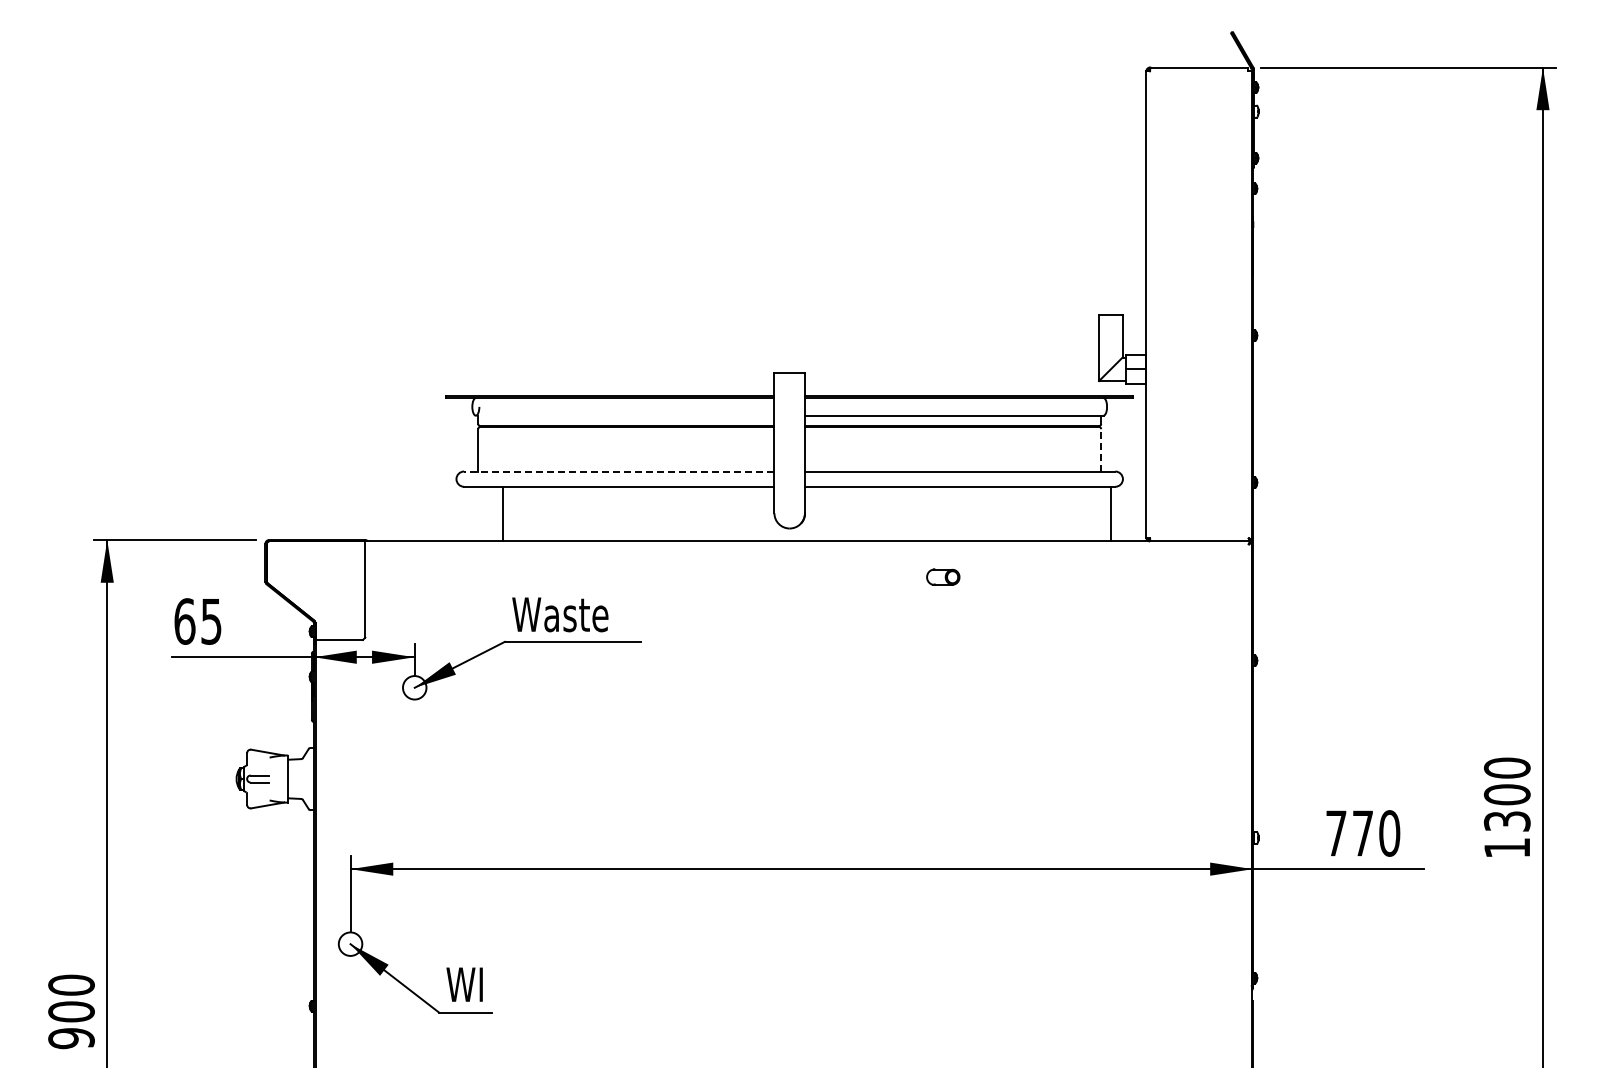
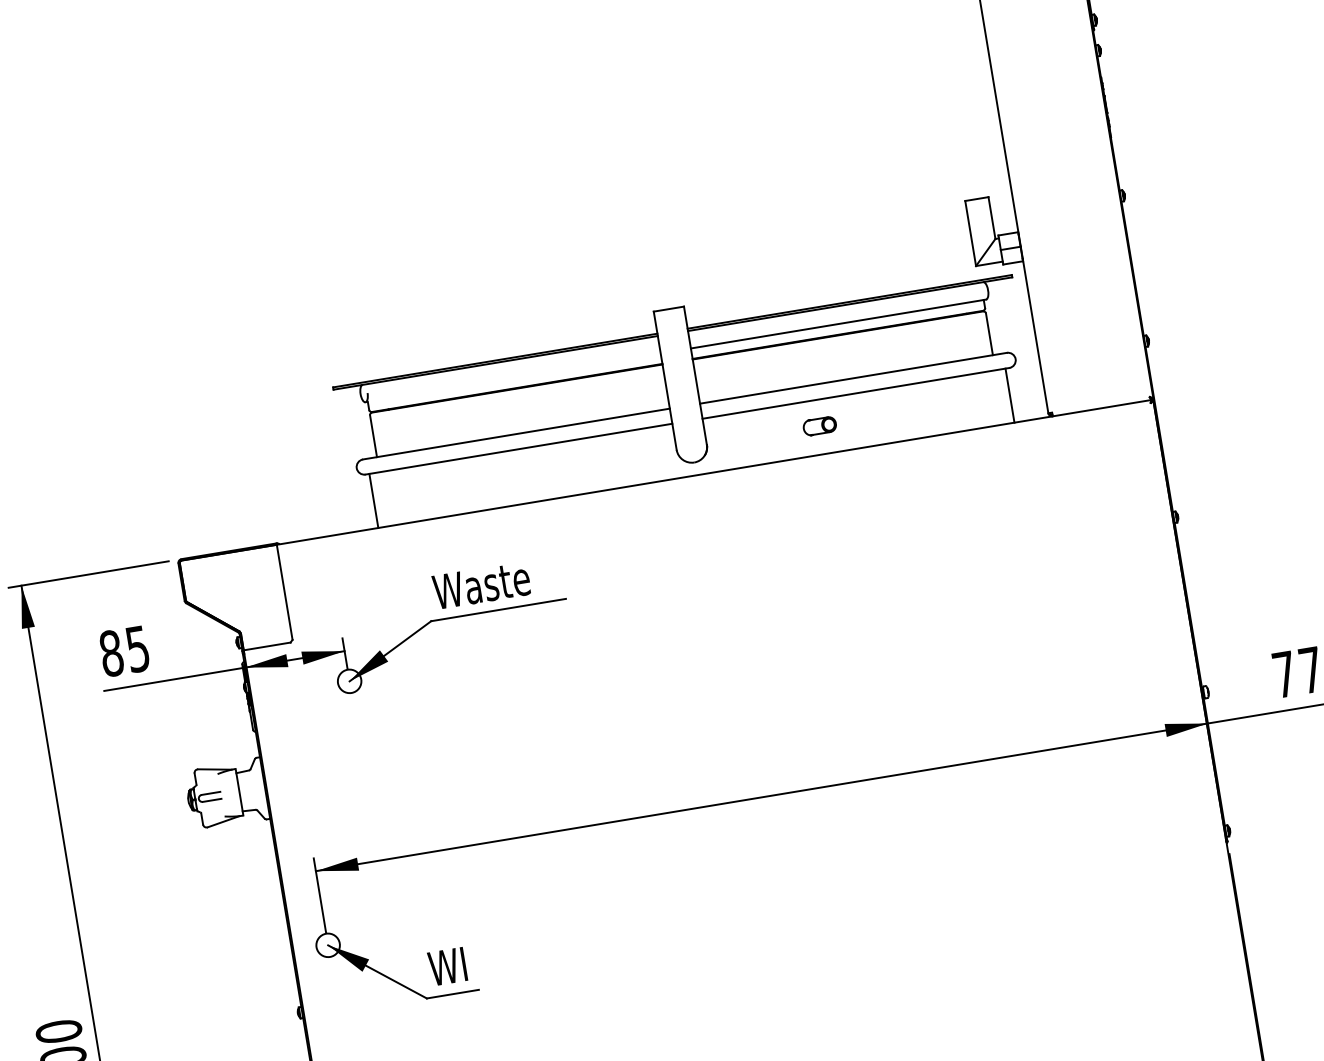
line: (1101, 449) -> (989, 333), dashed -> solid
line: (618, 471) -> (515, 434), dashed -> solid
line: (502, 513) -> (373, 500), moved
part: (943, 576) -> (819, 425), moved
text: (184, 621) -> (111, 653), 65 -> 85

